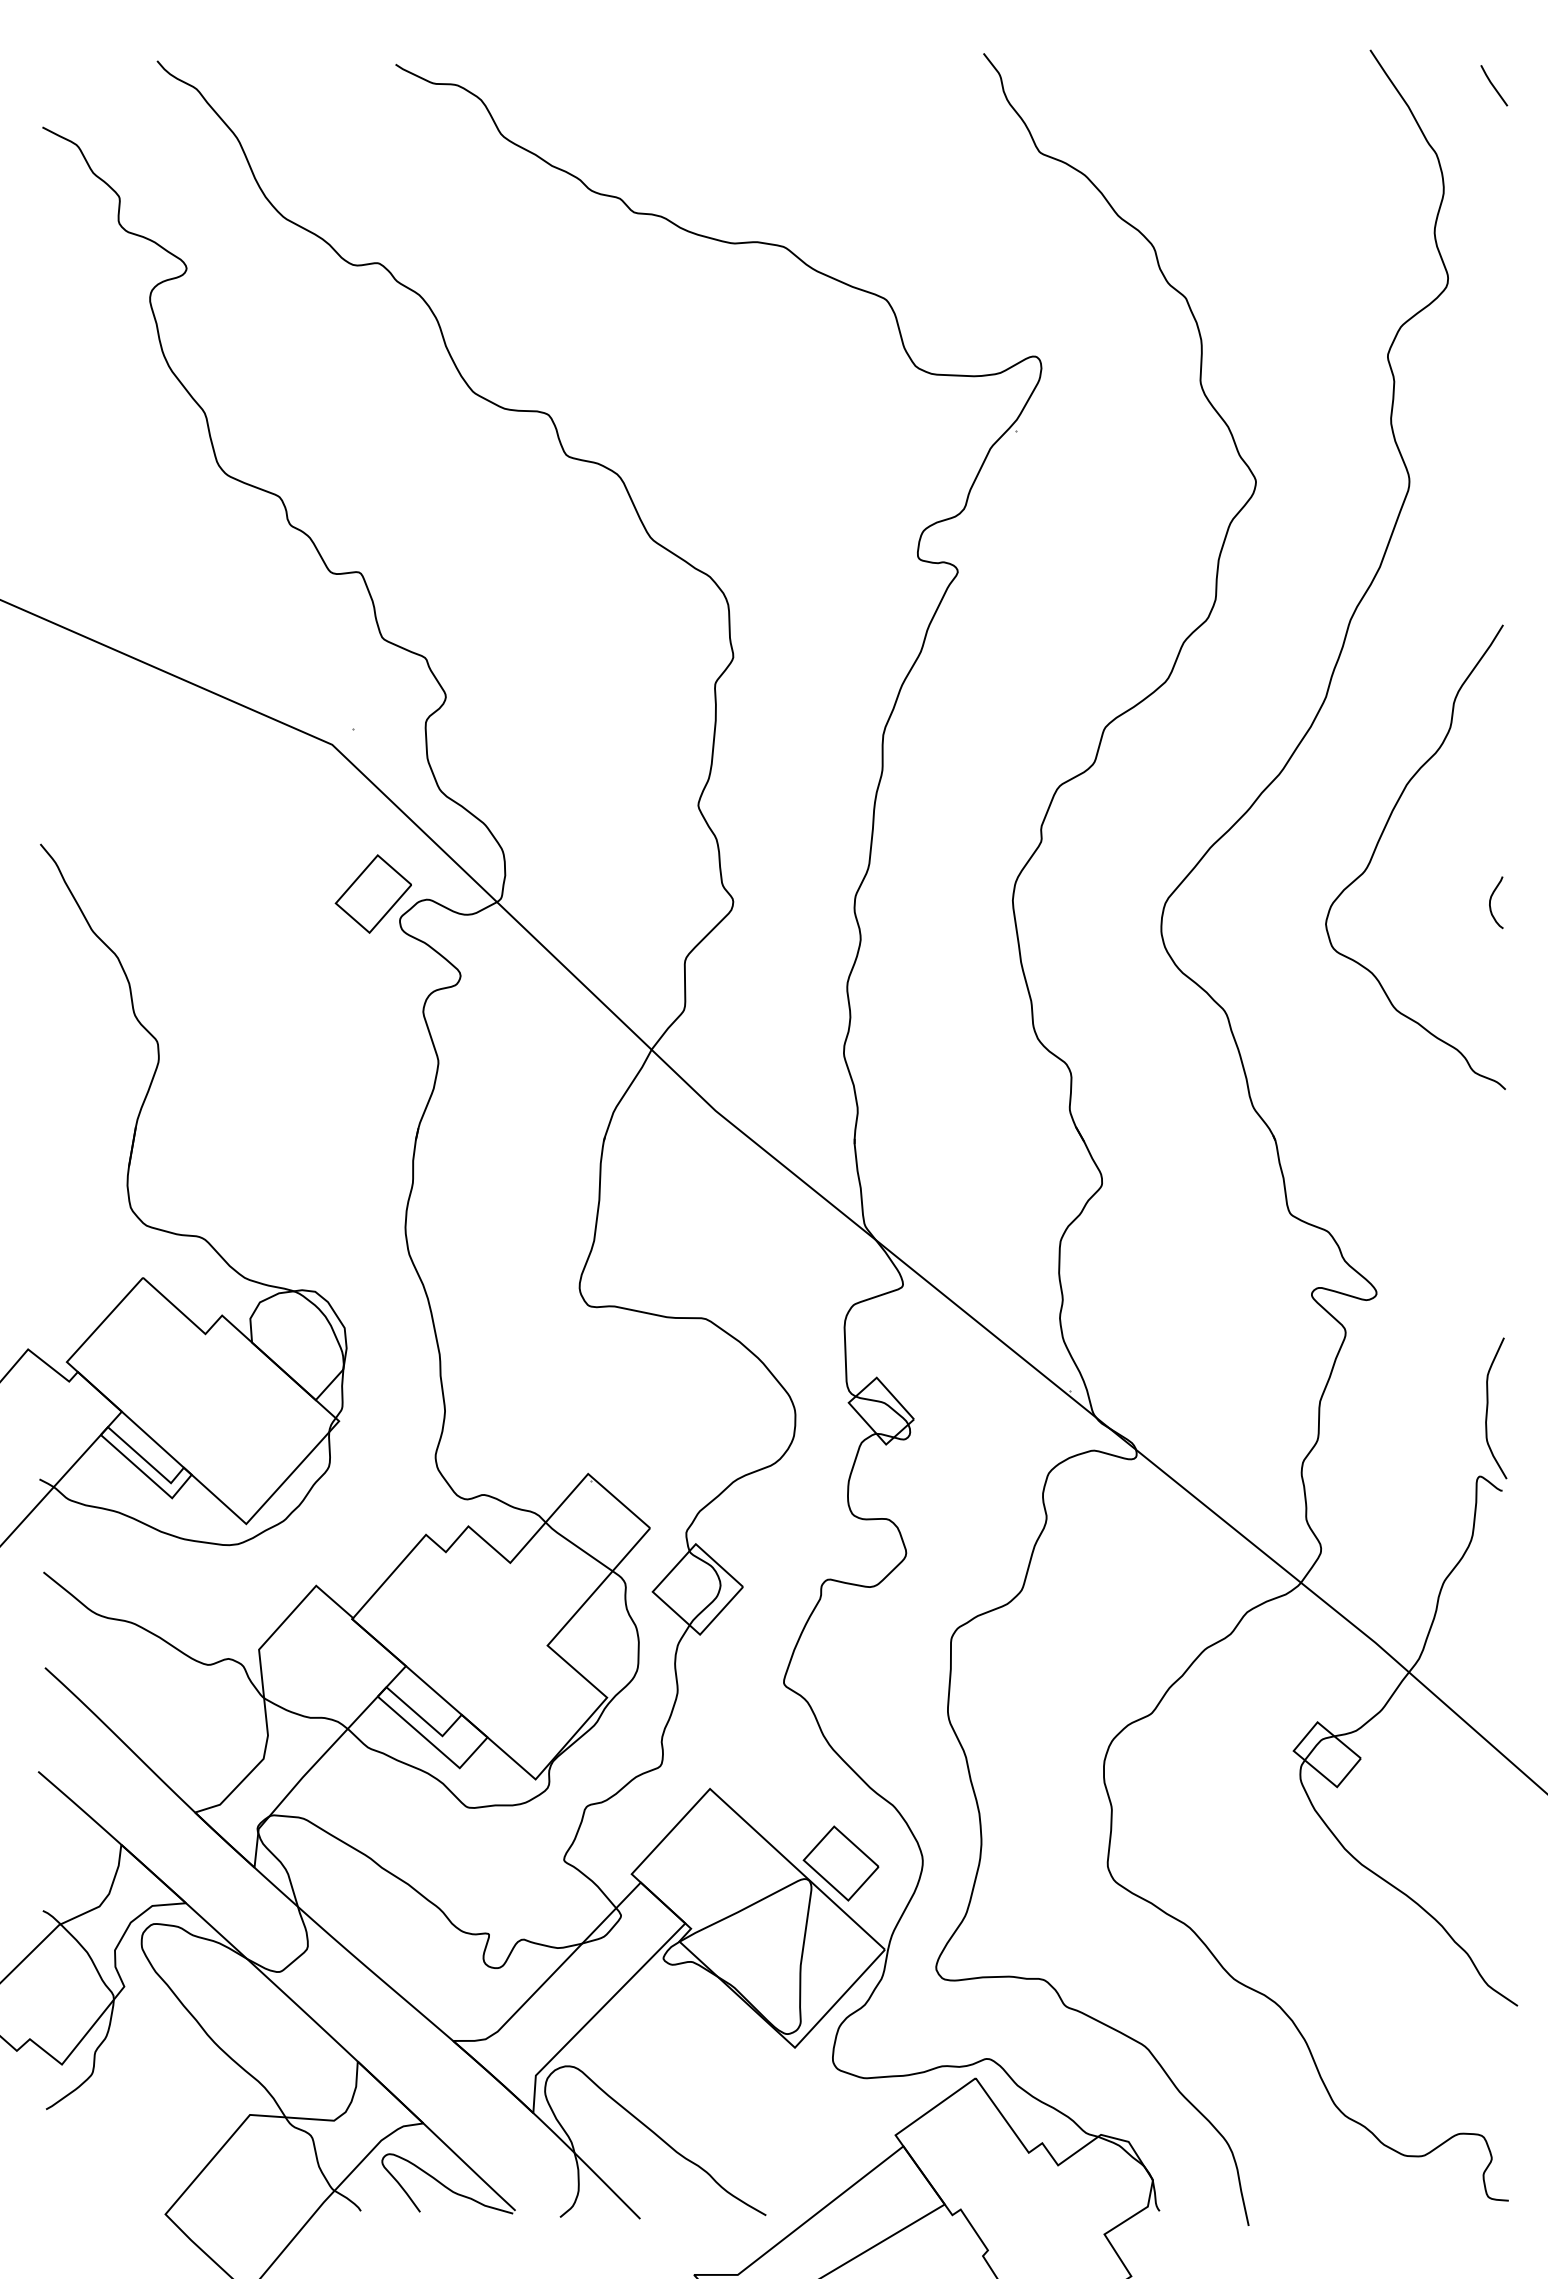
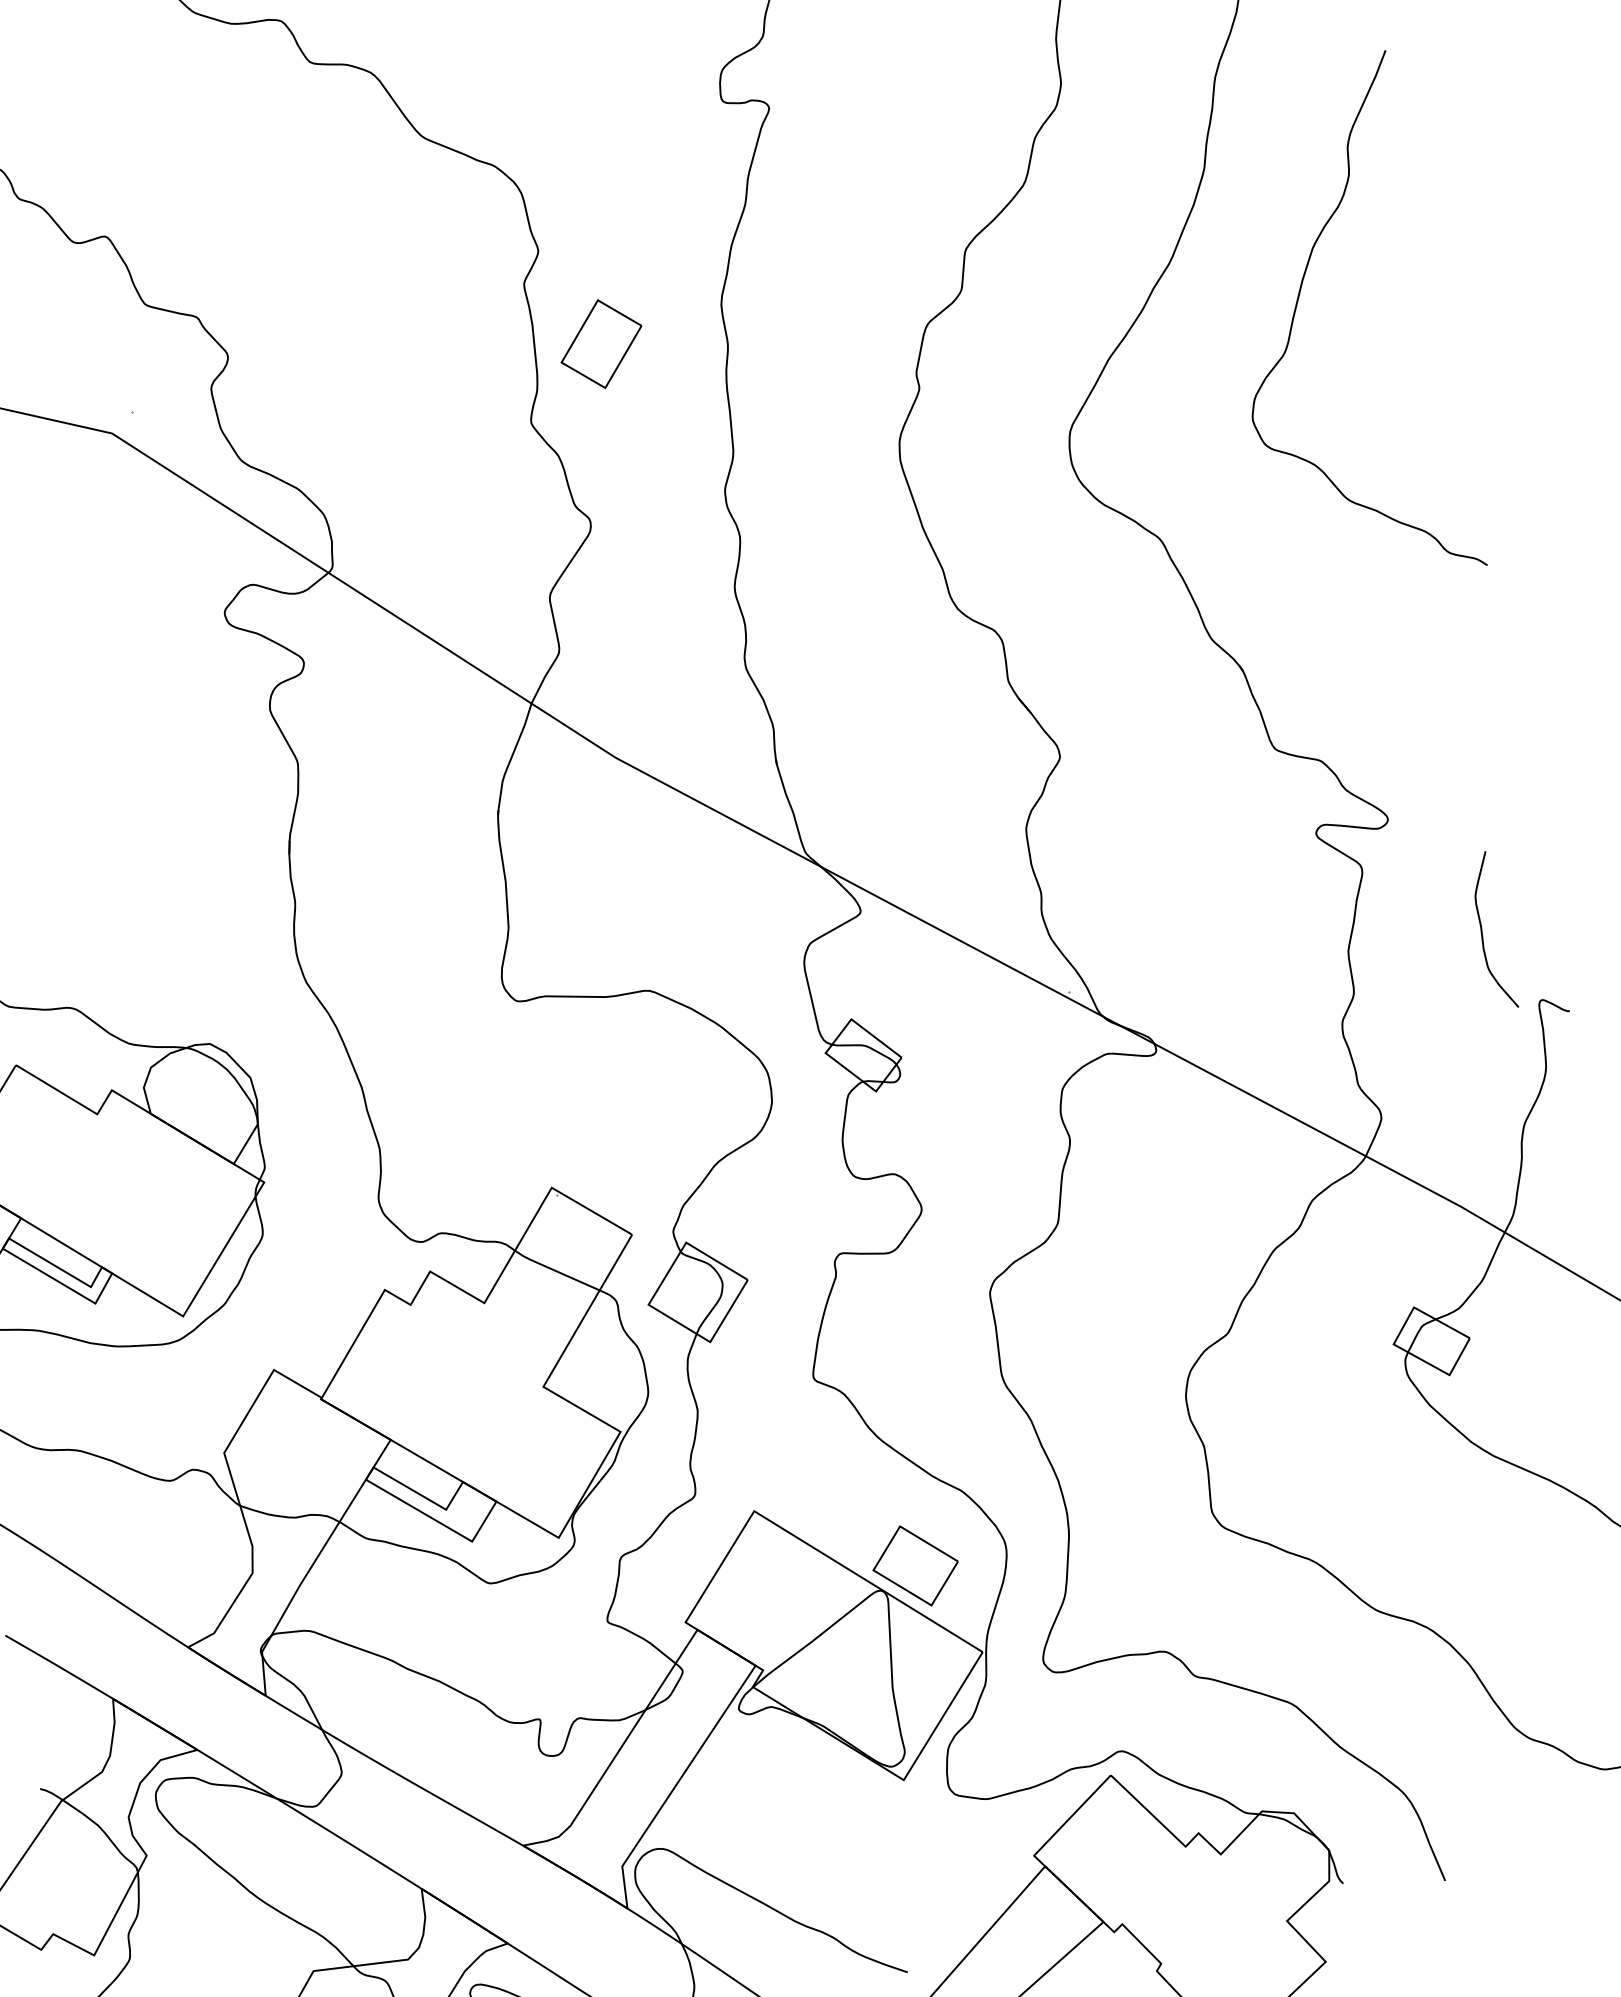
part: (372, 893) -> (600, 343), moved
curve: (1491, 900) -> (1431, 358), removed
curve: (1488, 1407) -> (1483, 931), moved

